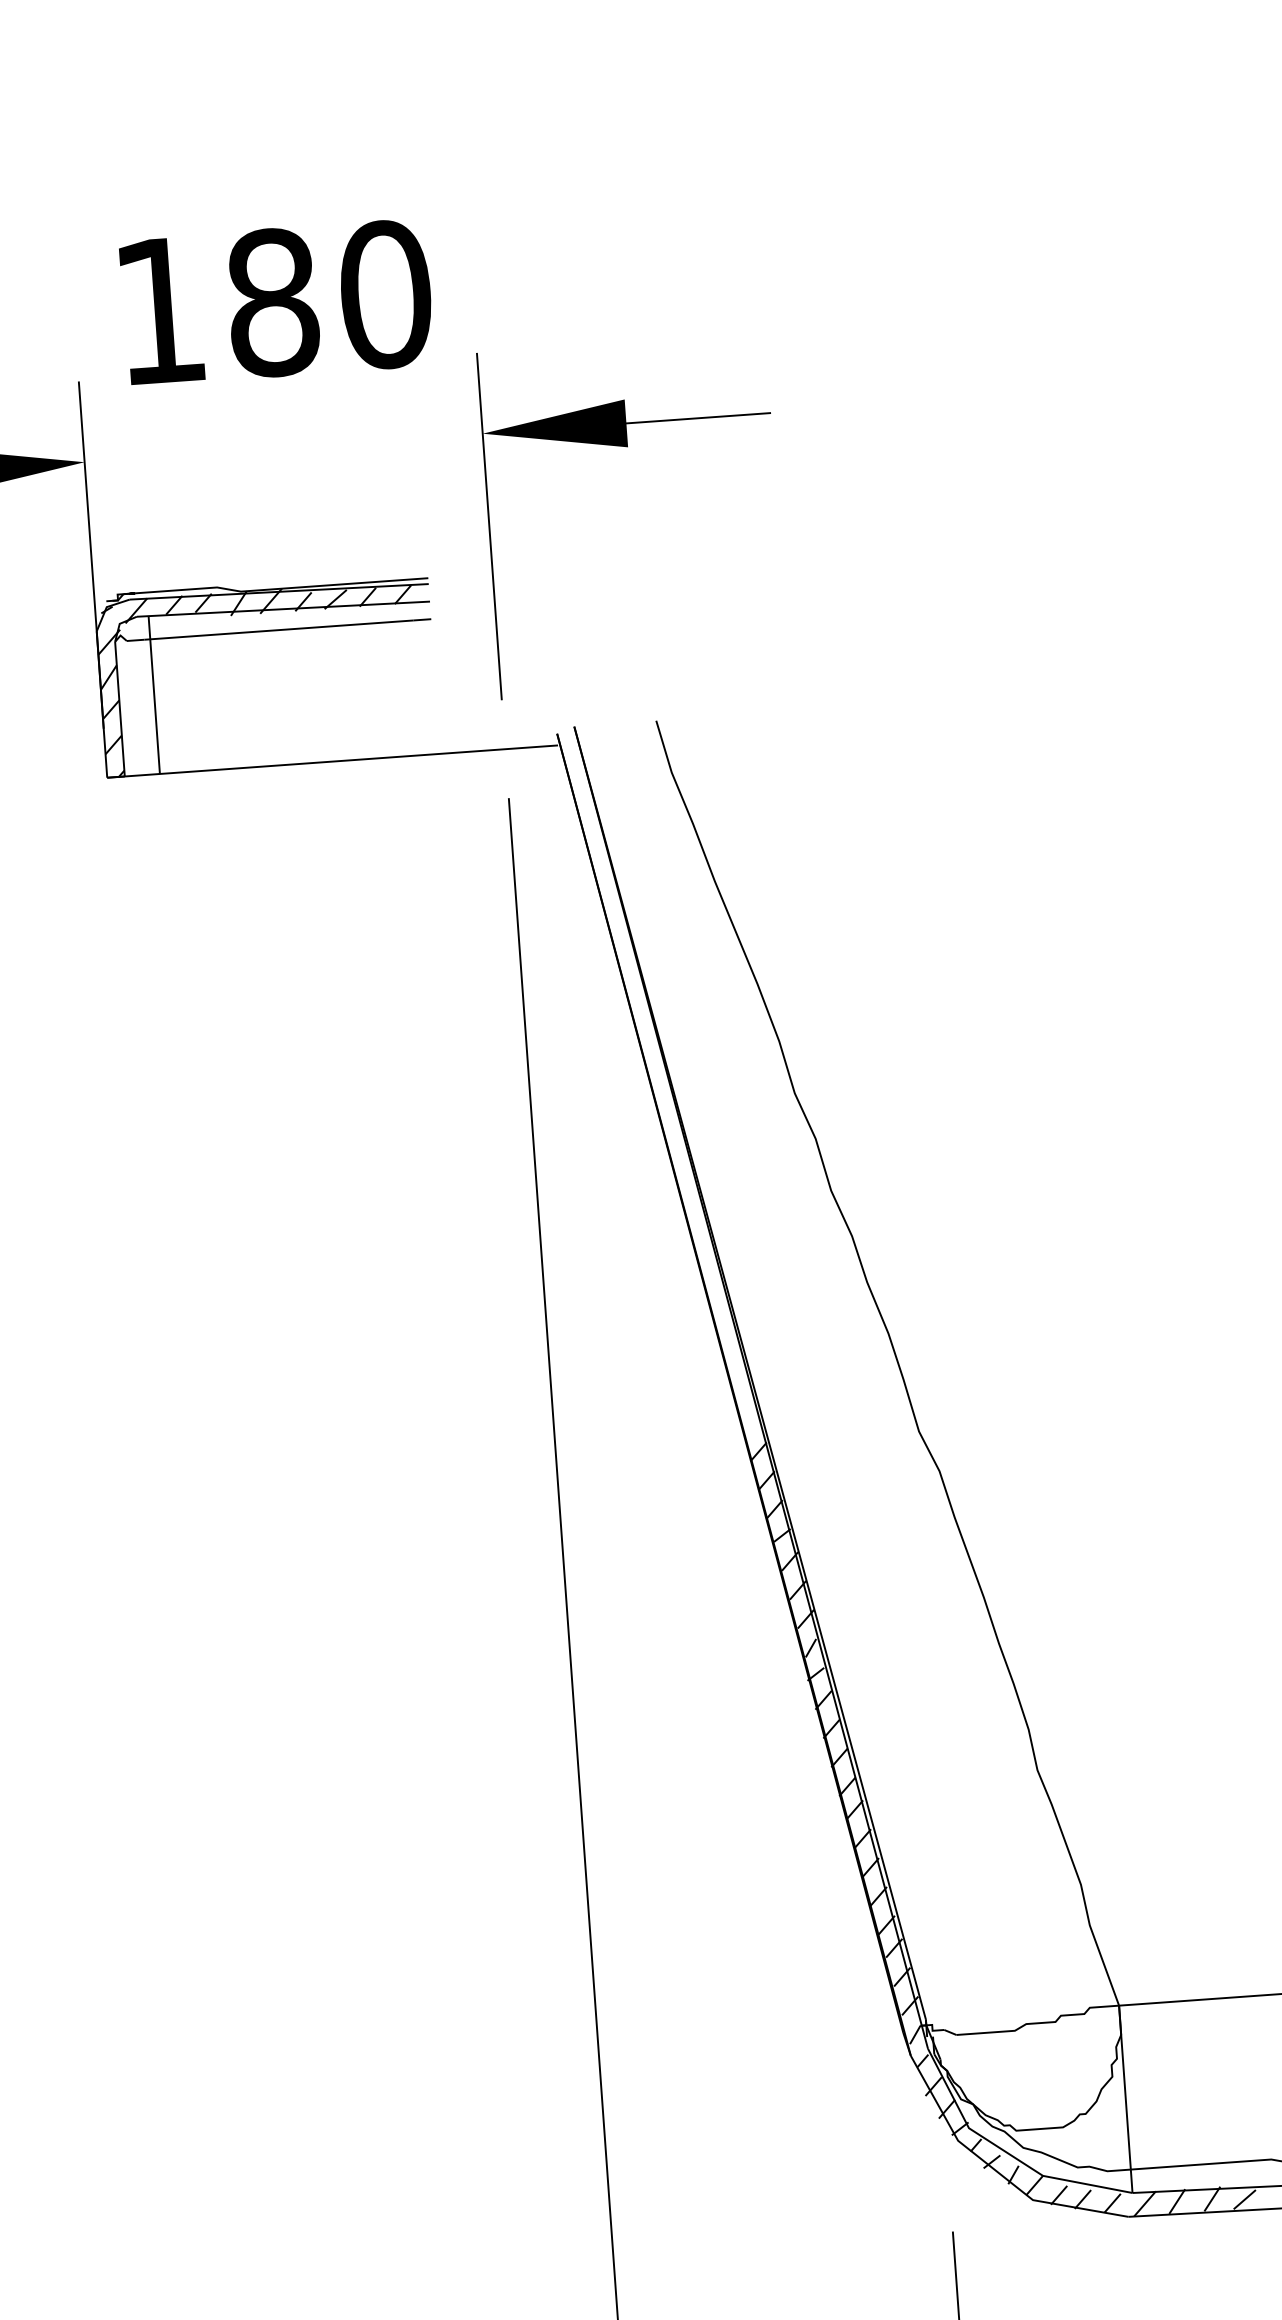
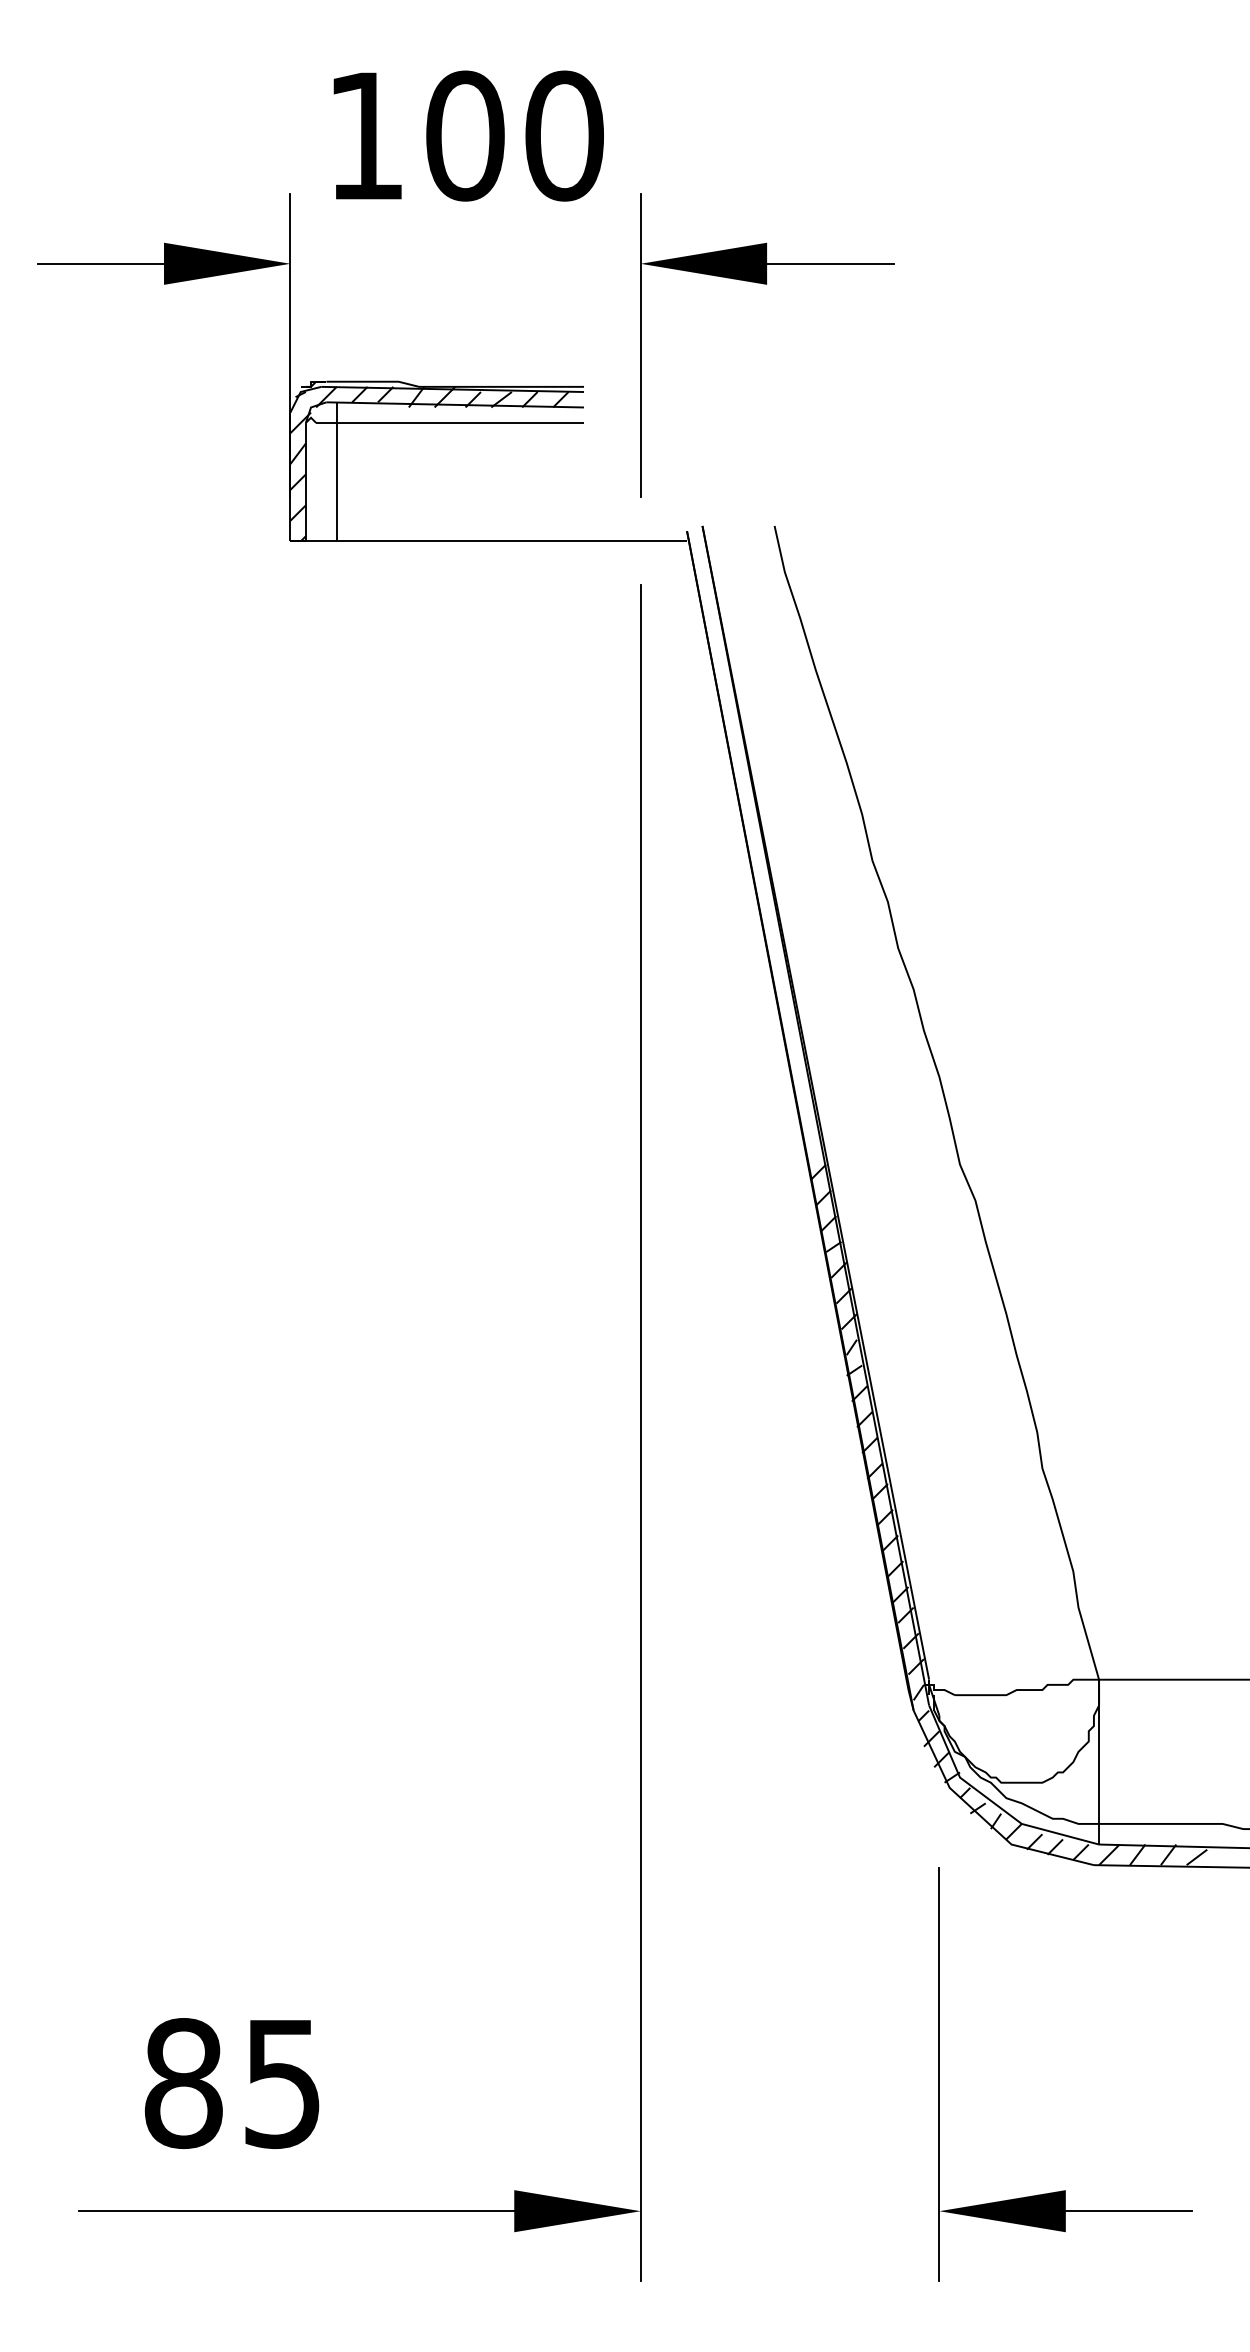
text: (273, 302) -> (465, 135), 180 -> 100

